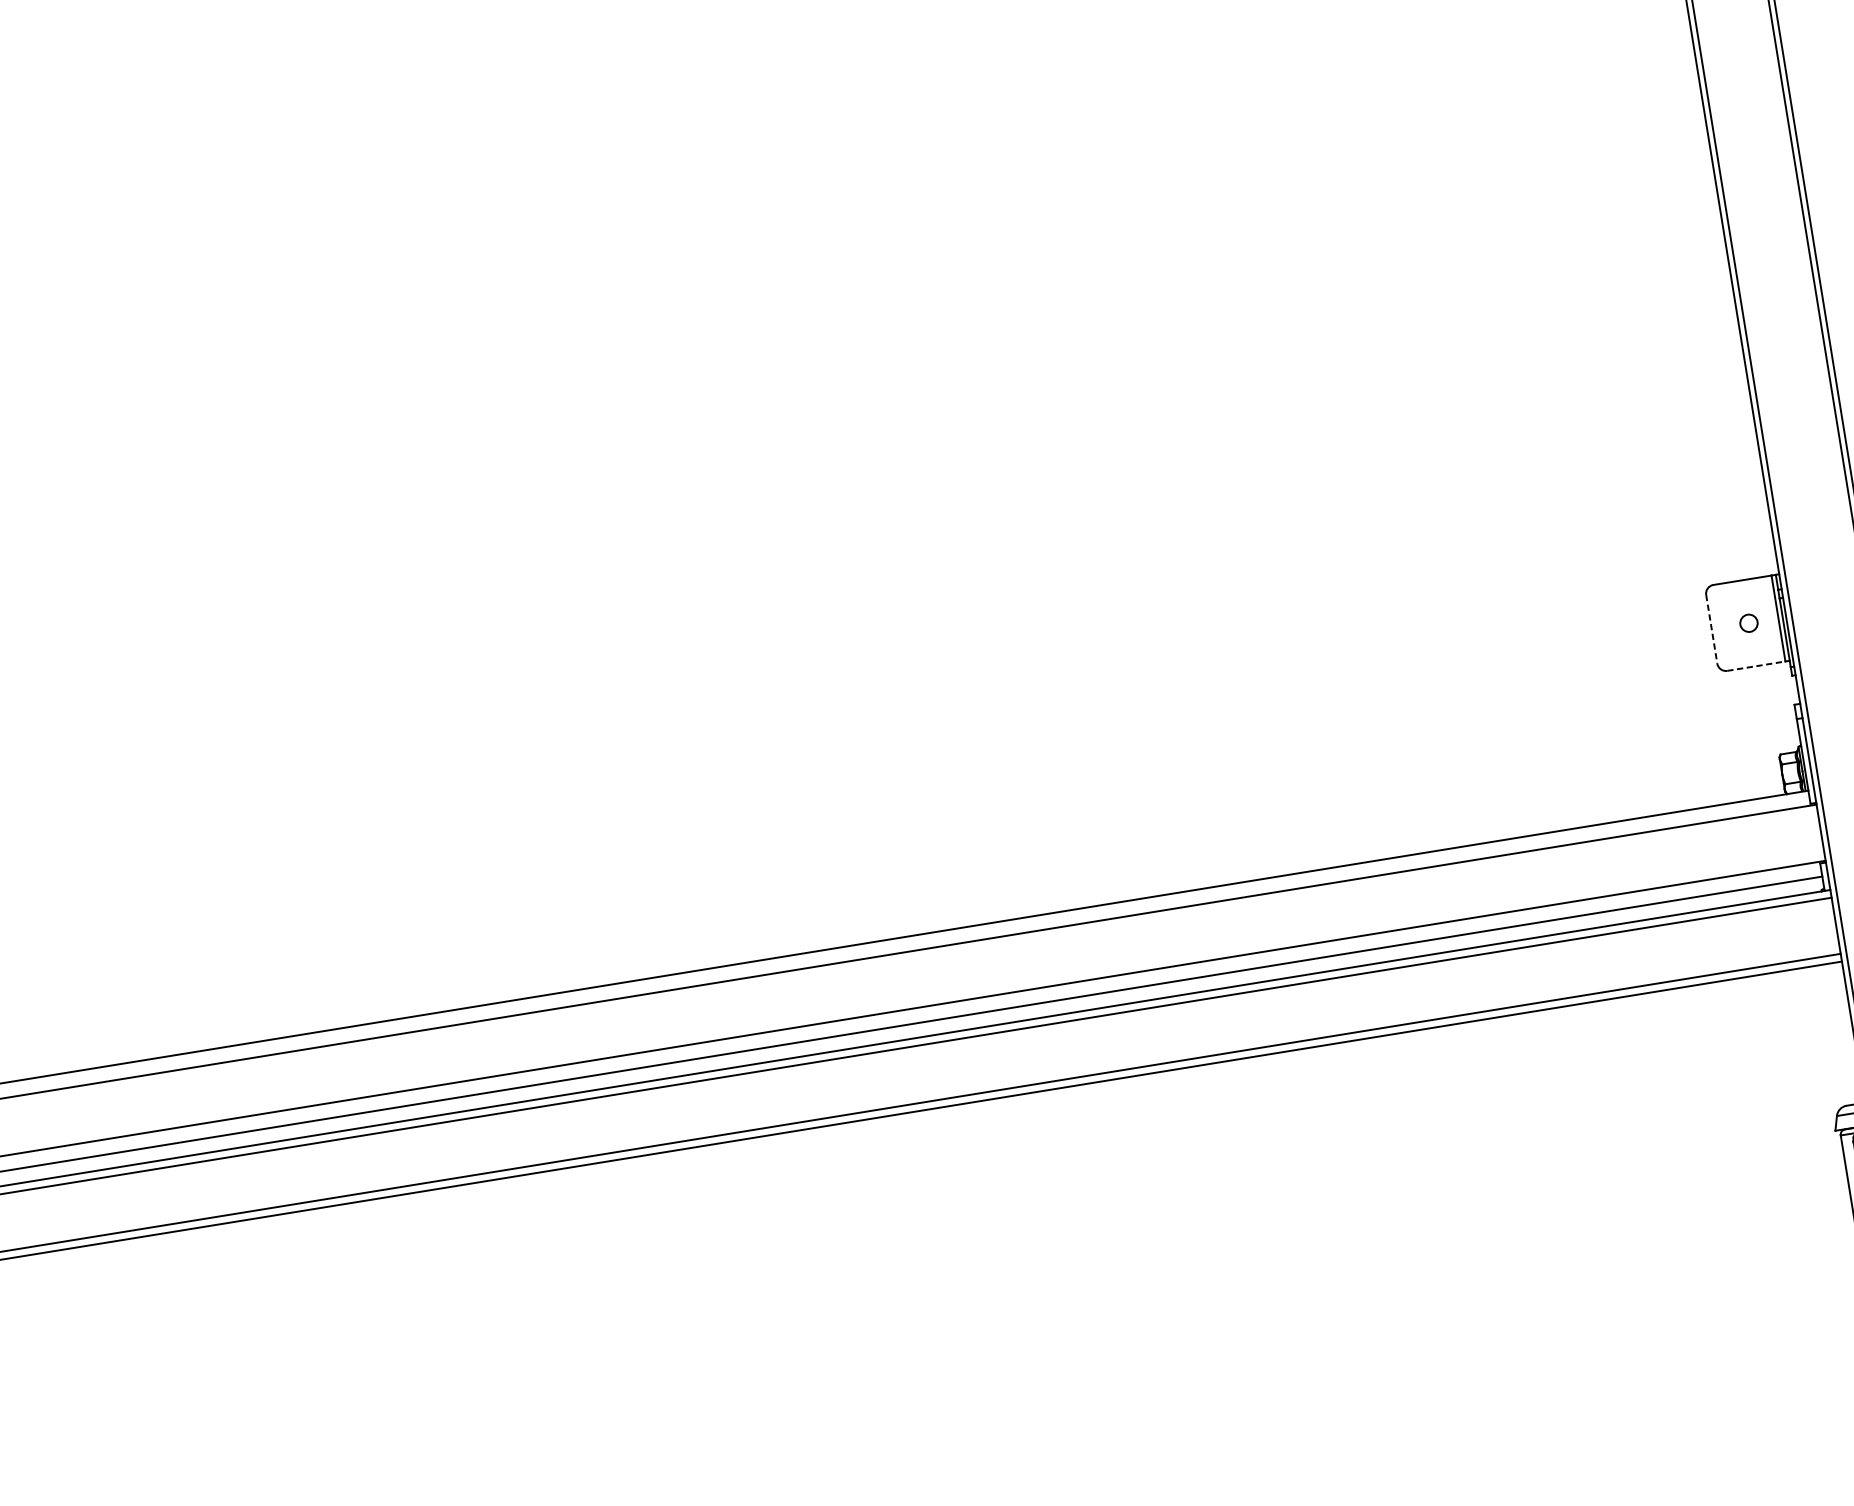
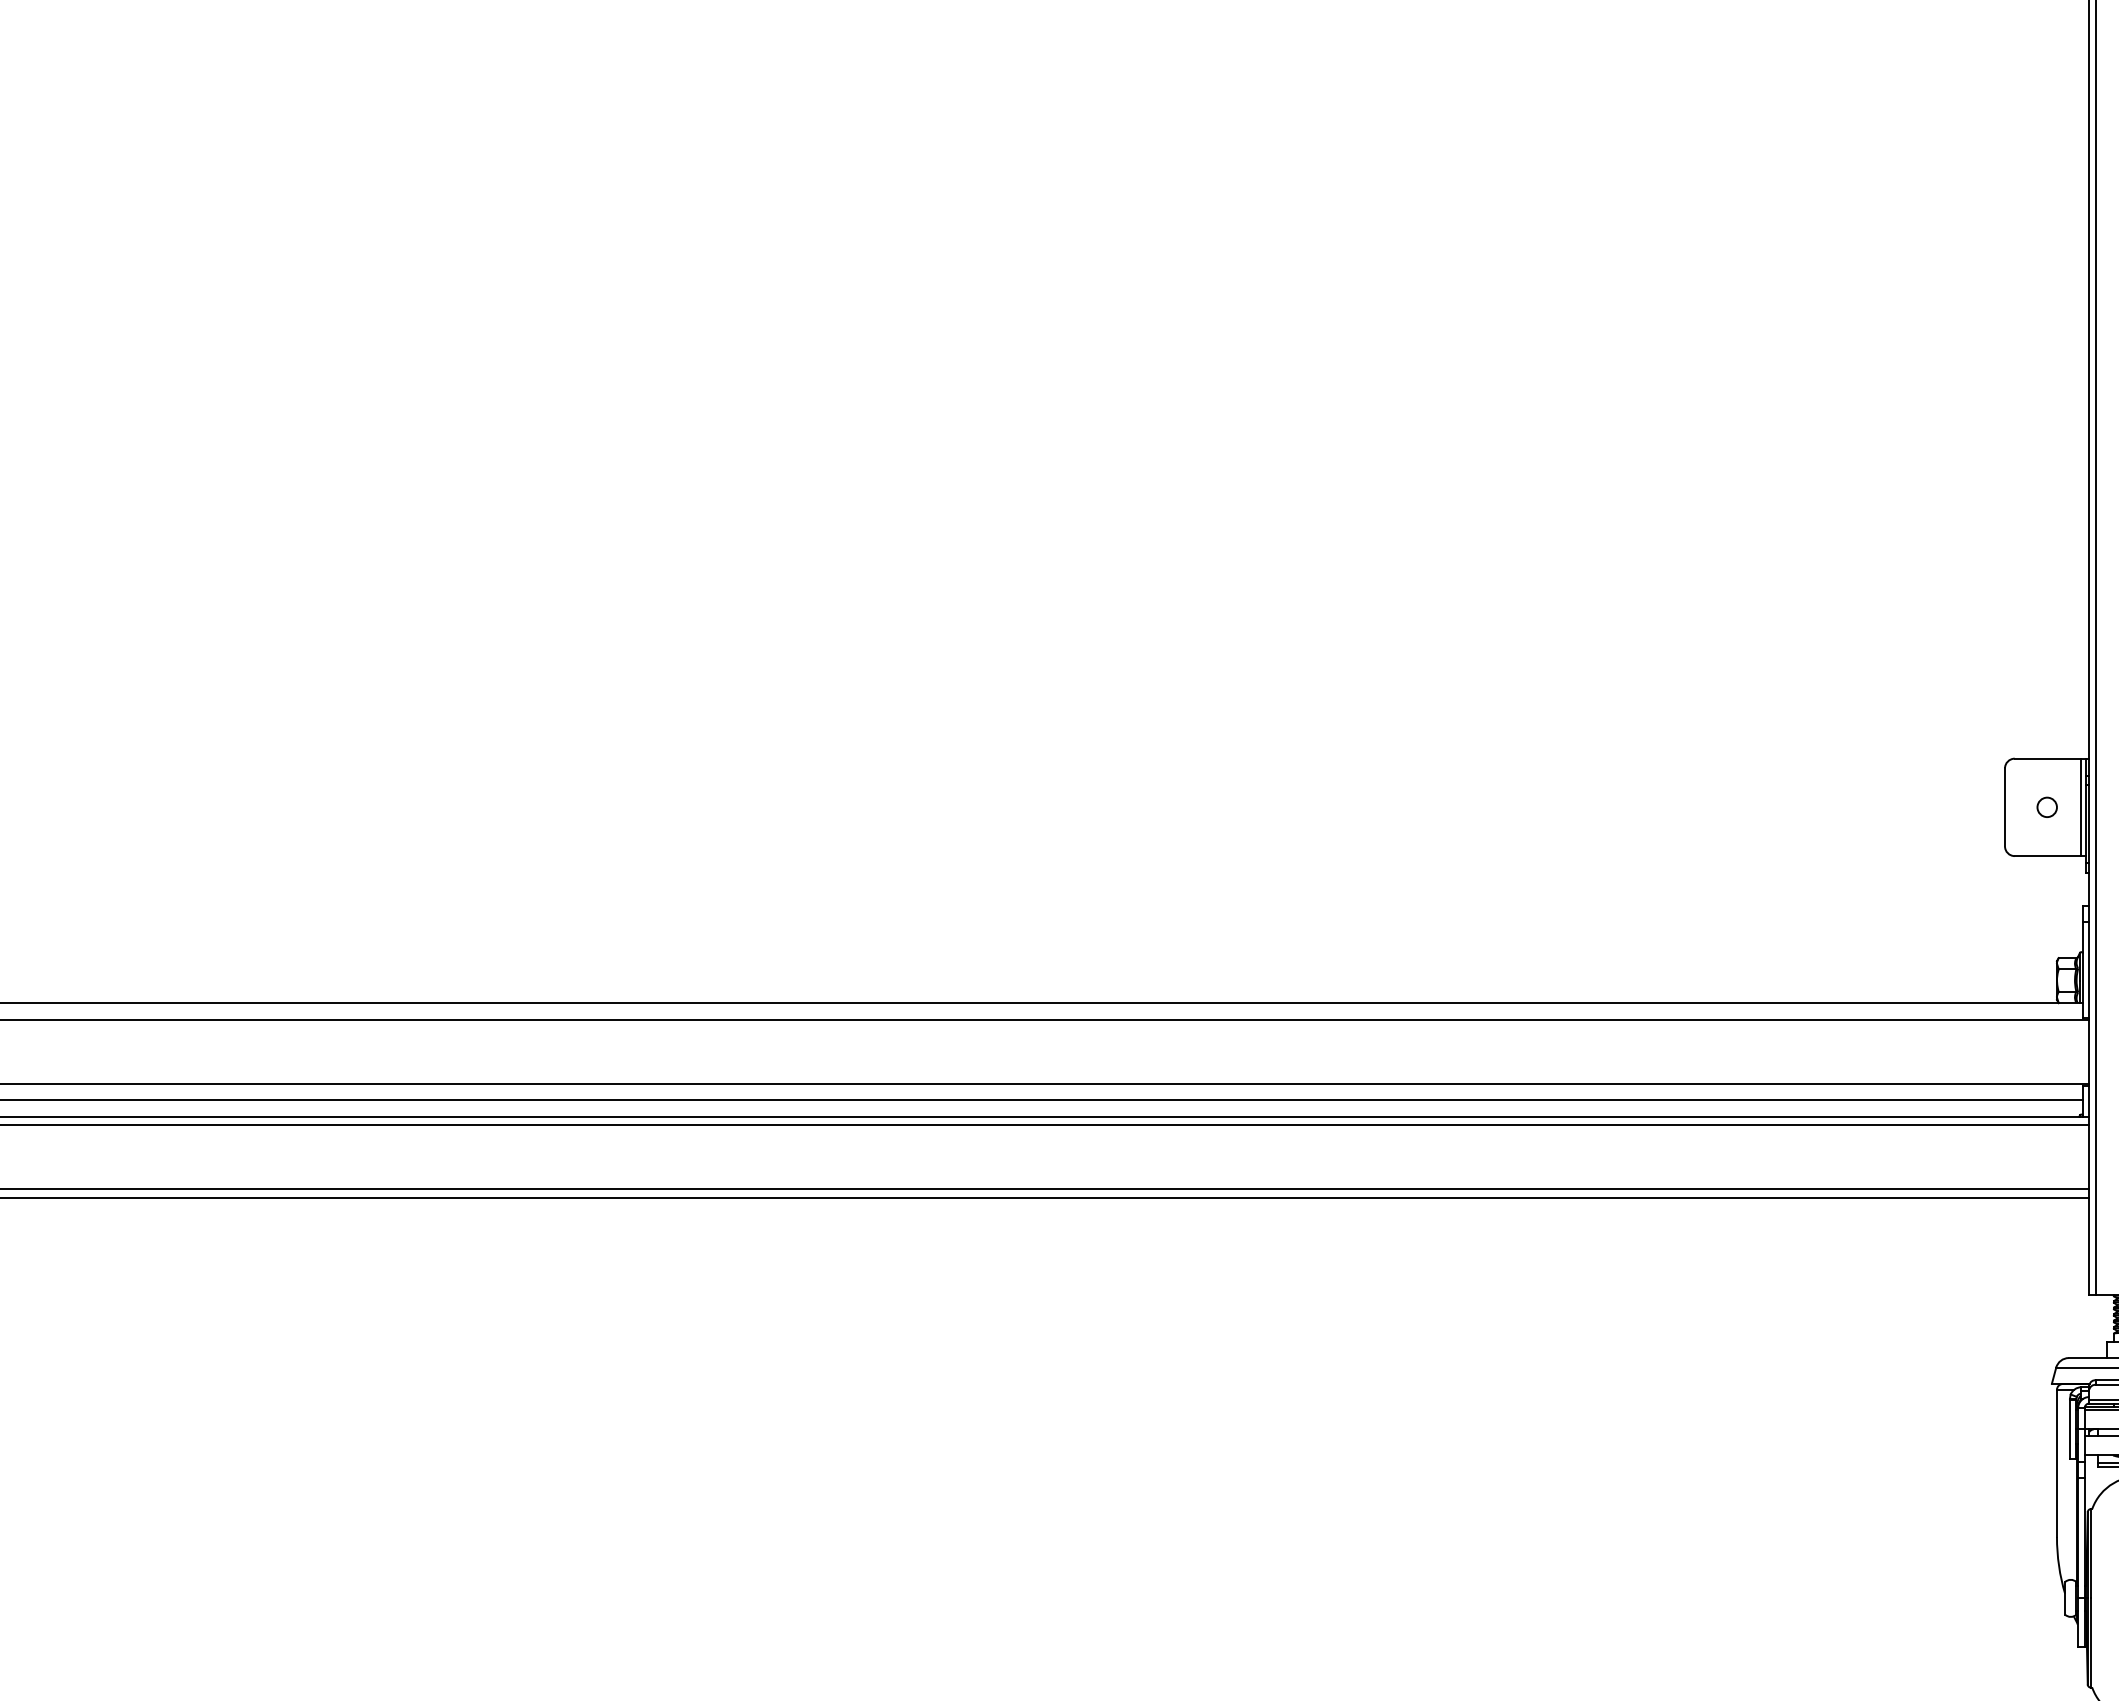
line: (1712, 629) -> (2005, 807), dashed -> solid
line: (1756, 666) -> (2047, 856), dashed -> solid

